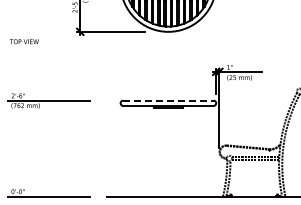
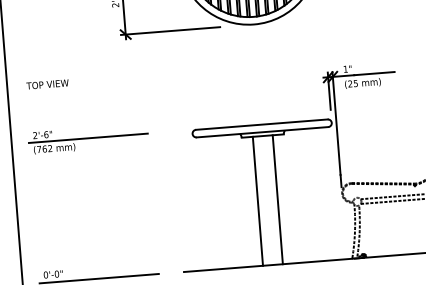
text: (24, 41) -> (47, 84), moved
line: (168, 100) -> (261, 124), dashed -> solid
line: (161, 152) -> (257, 200), added
line: (175, 152) -> (278, 199), added

